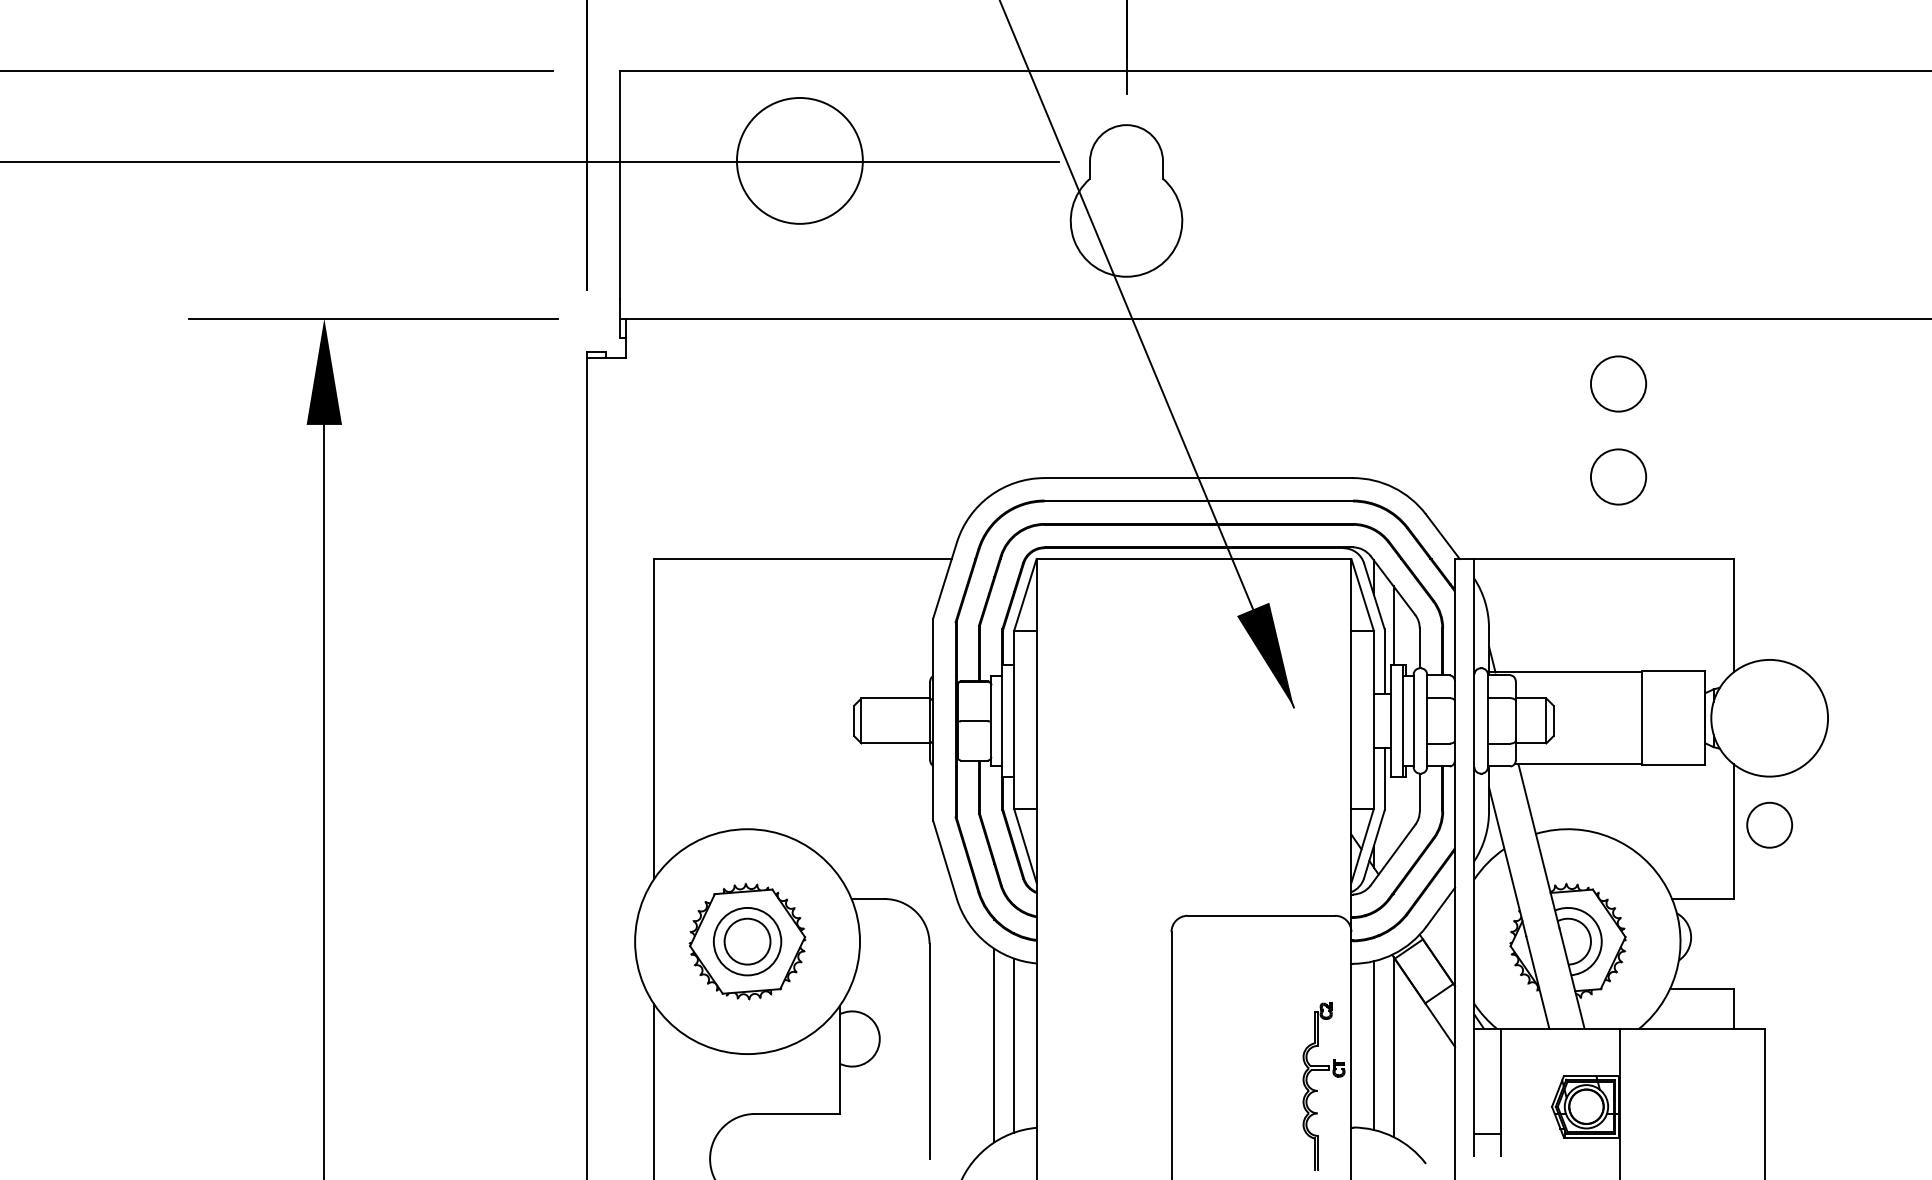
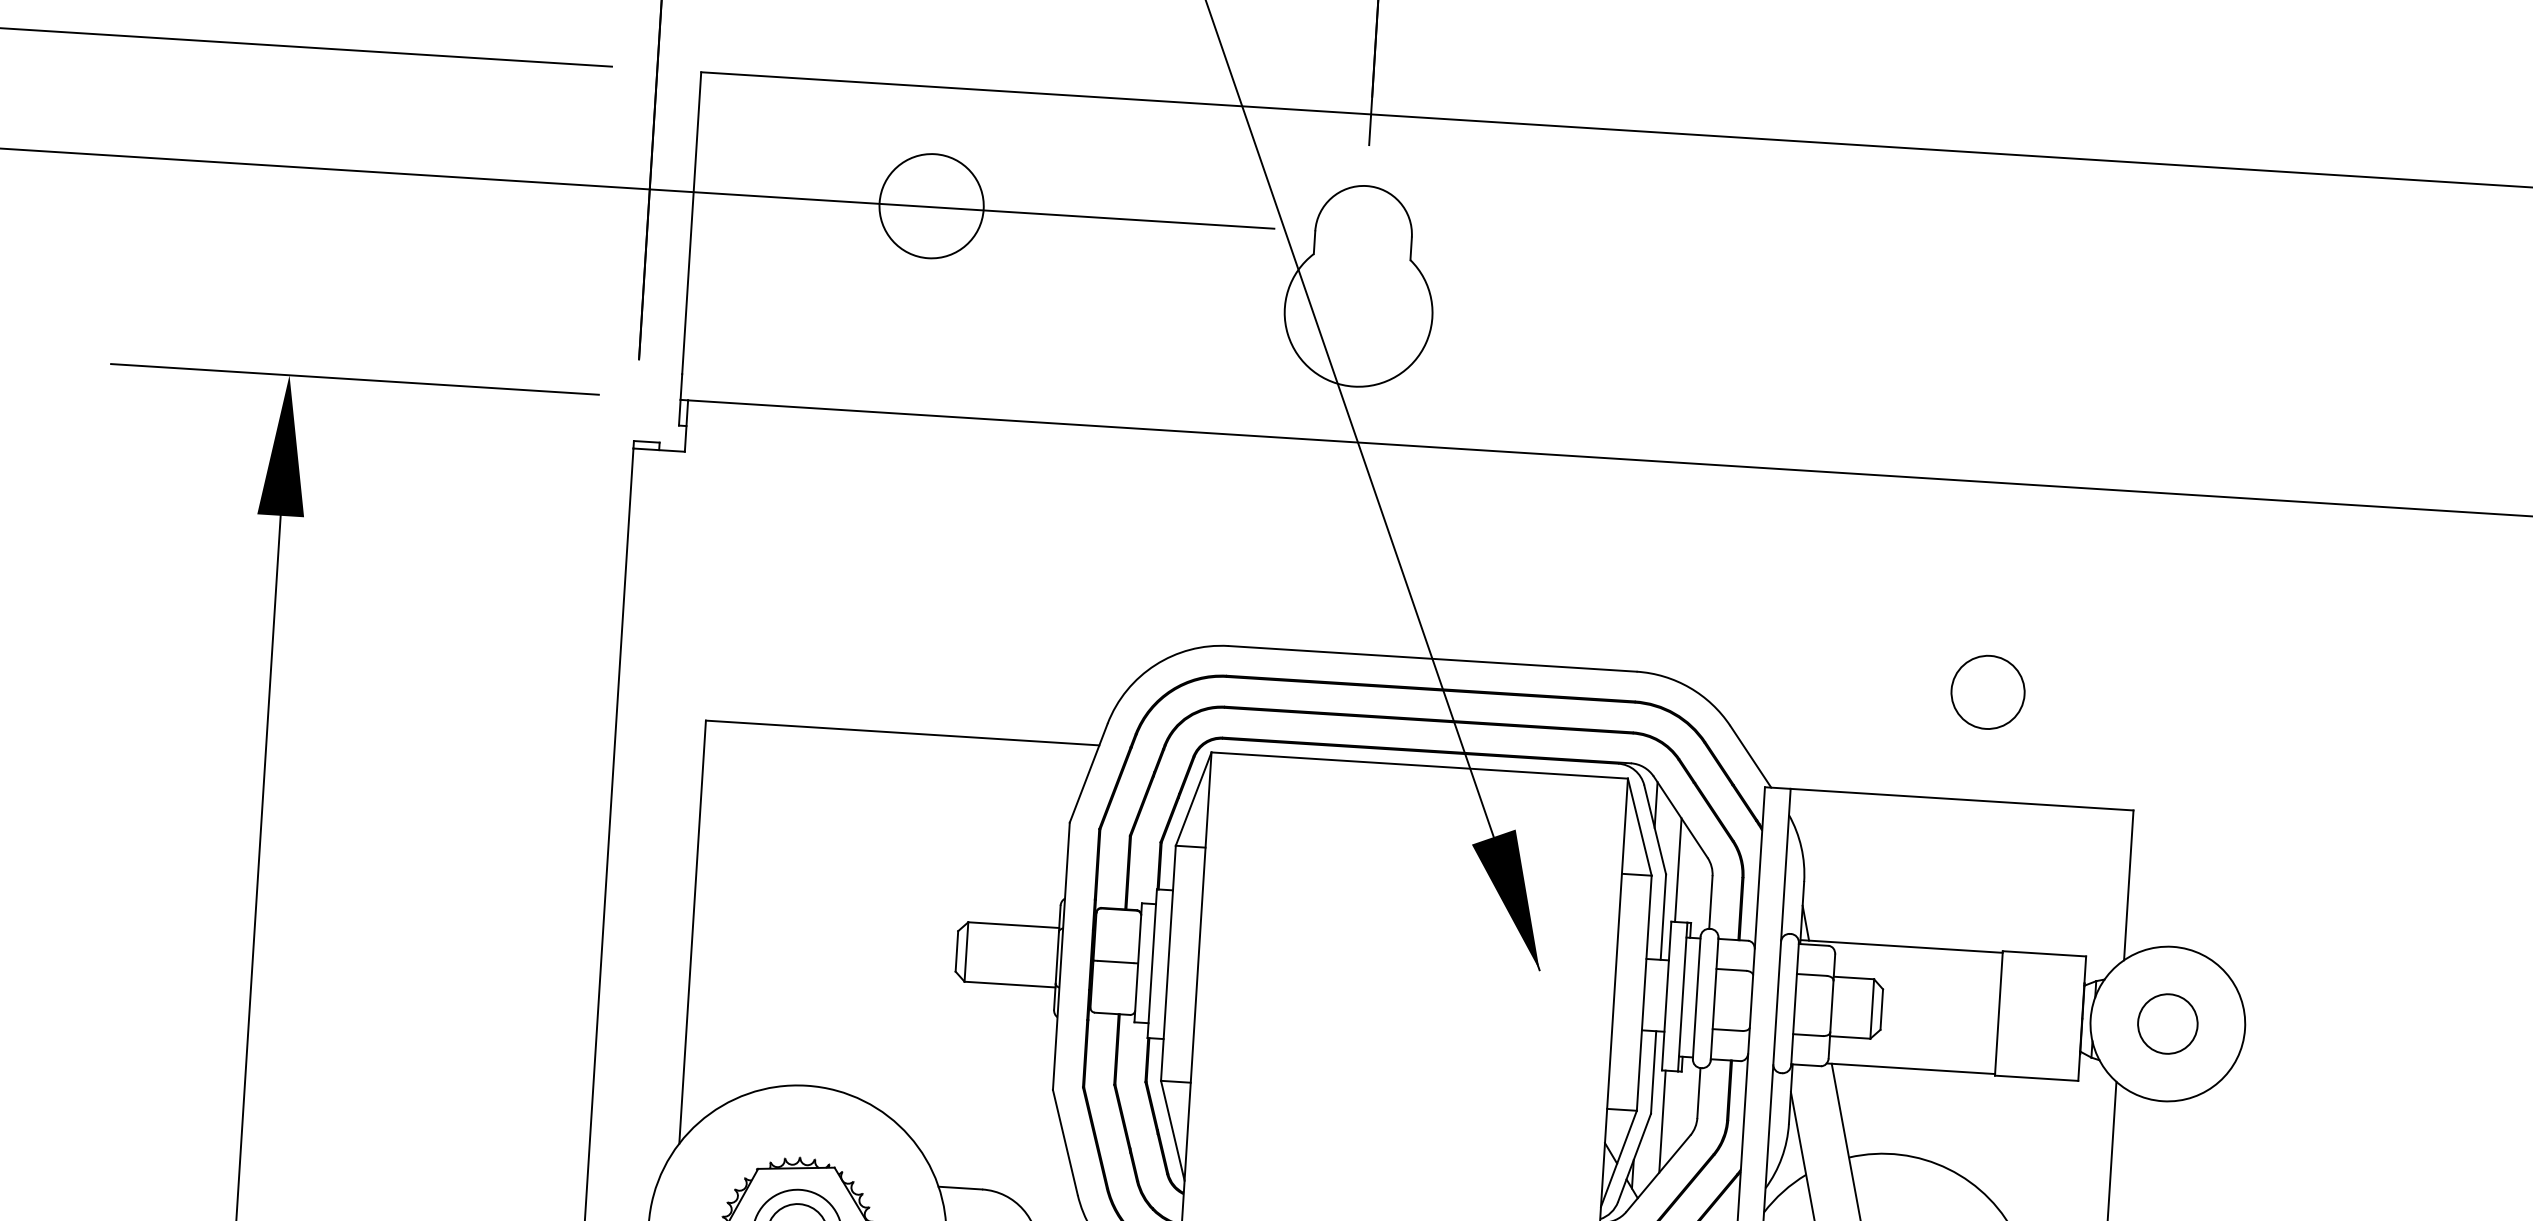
circle: (799, 160) -> (931, 205), size x0.62
circle: (1618, 383) -> (1995, 568), removed
line: (1393, 815) -> (1662, 1121), added
circle: (1769, 824) -> (2167, 1023), moved

